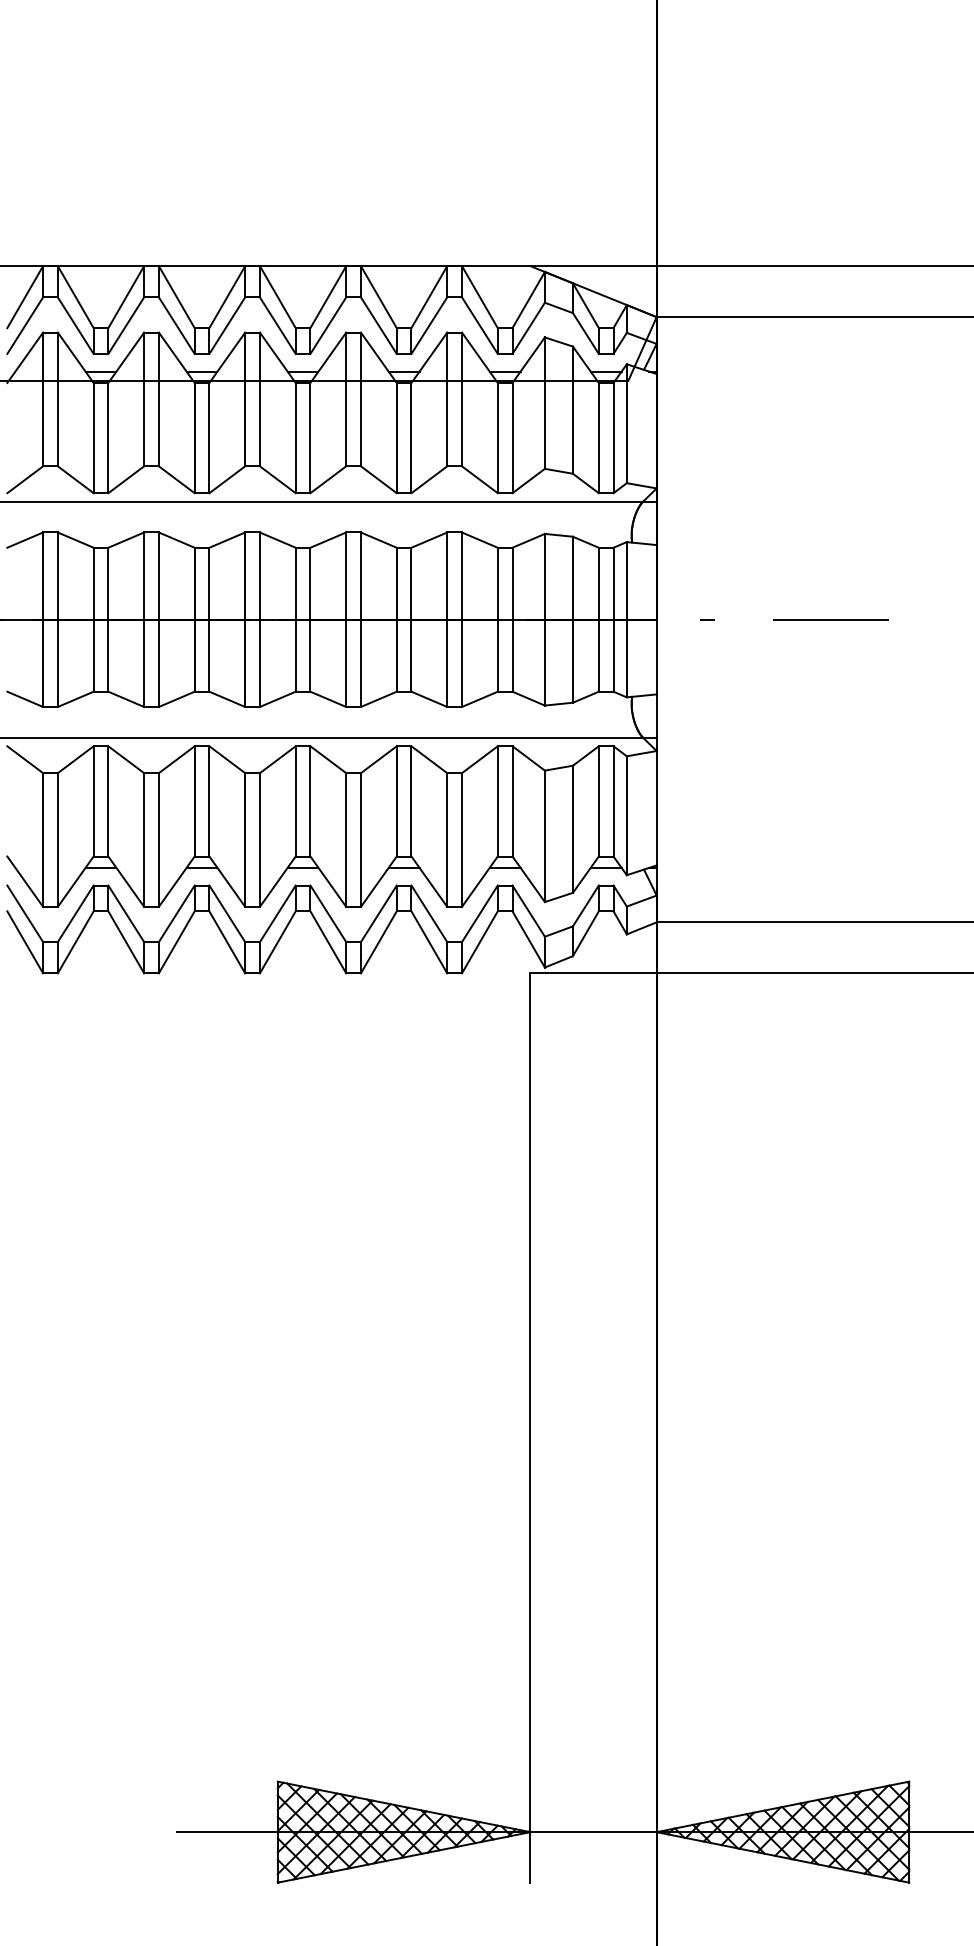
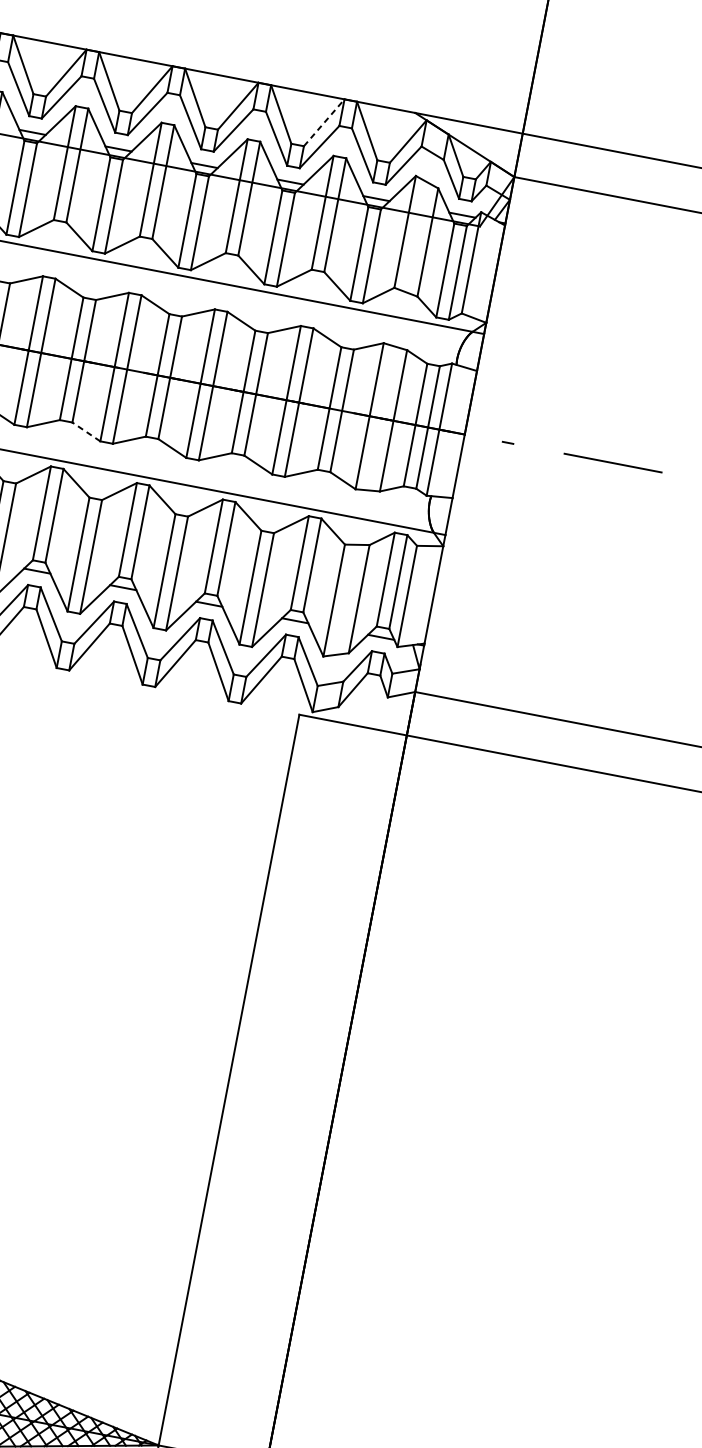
line: (429, 297) -> (324, 123), solid -> dashed
line: (226, 699) -> (85, 431), solid -> dashed

